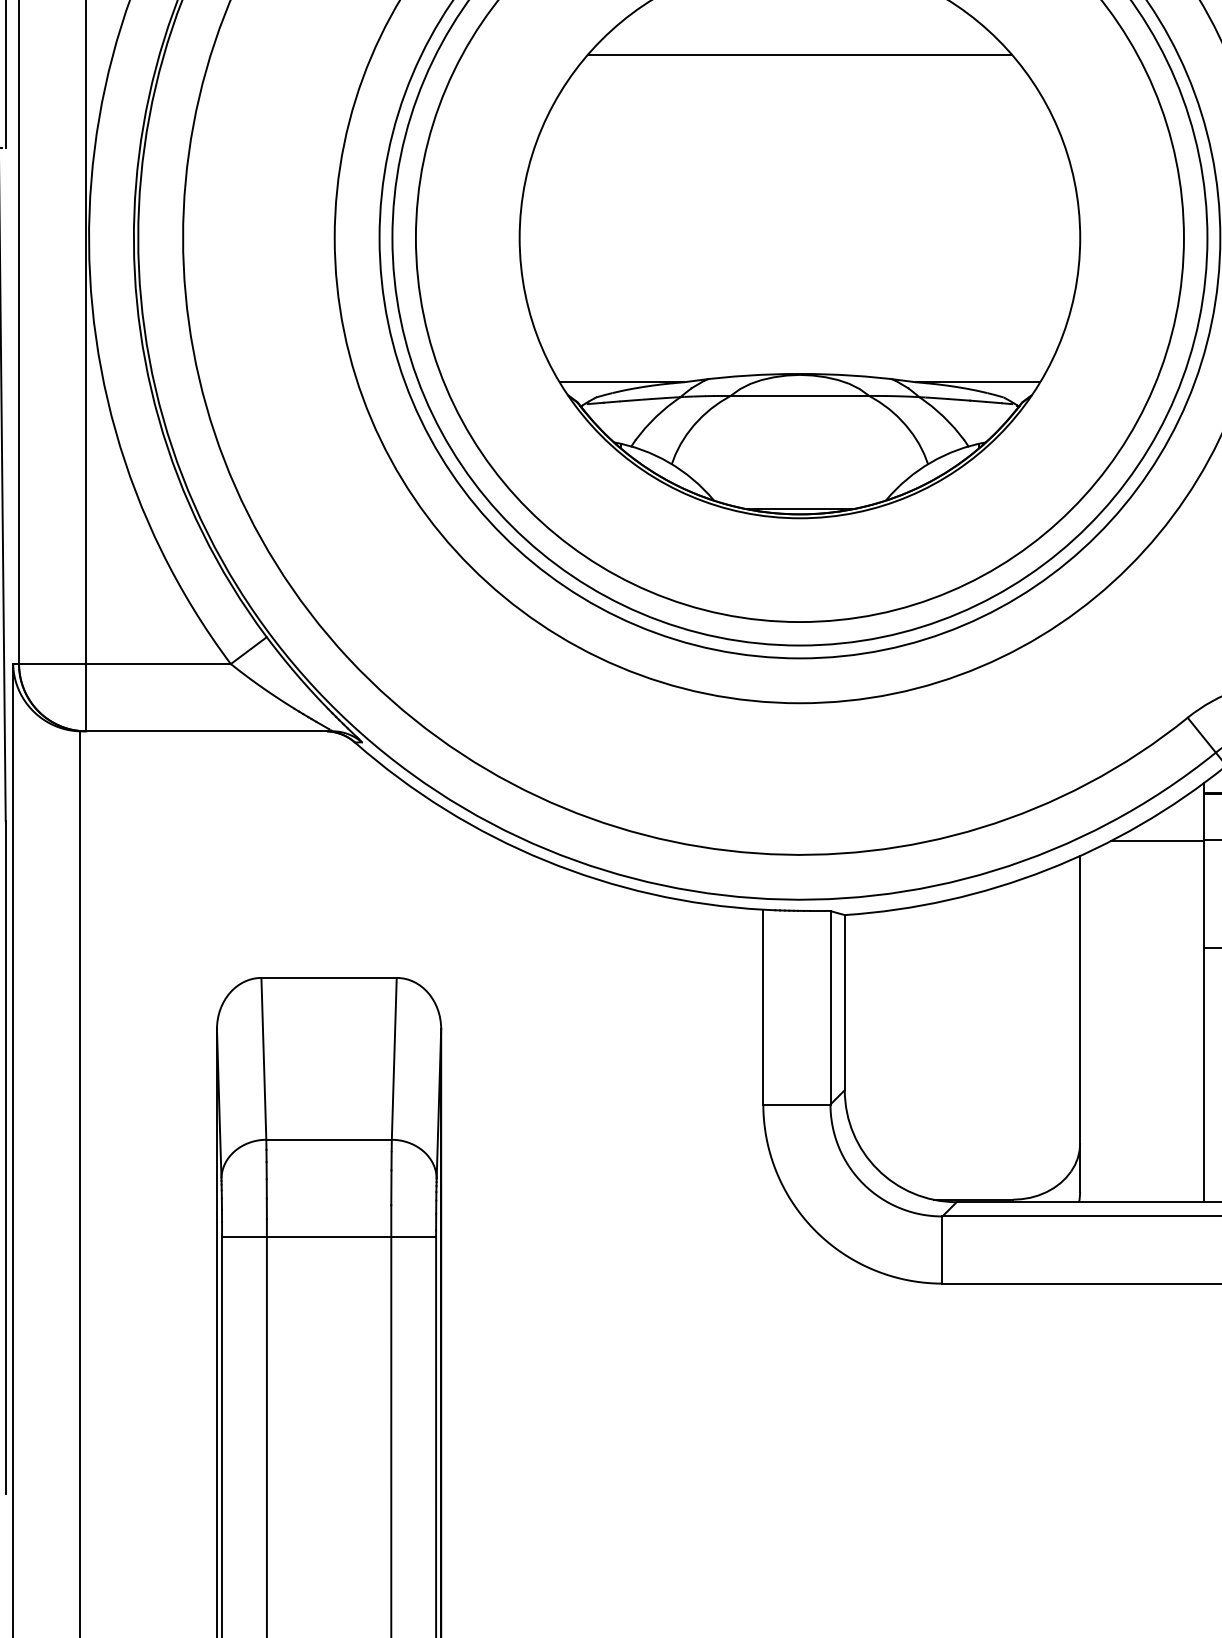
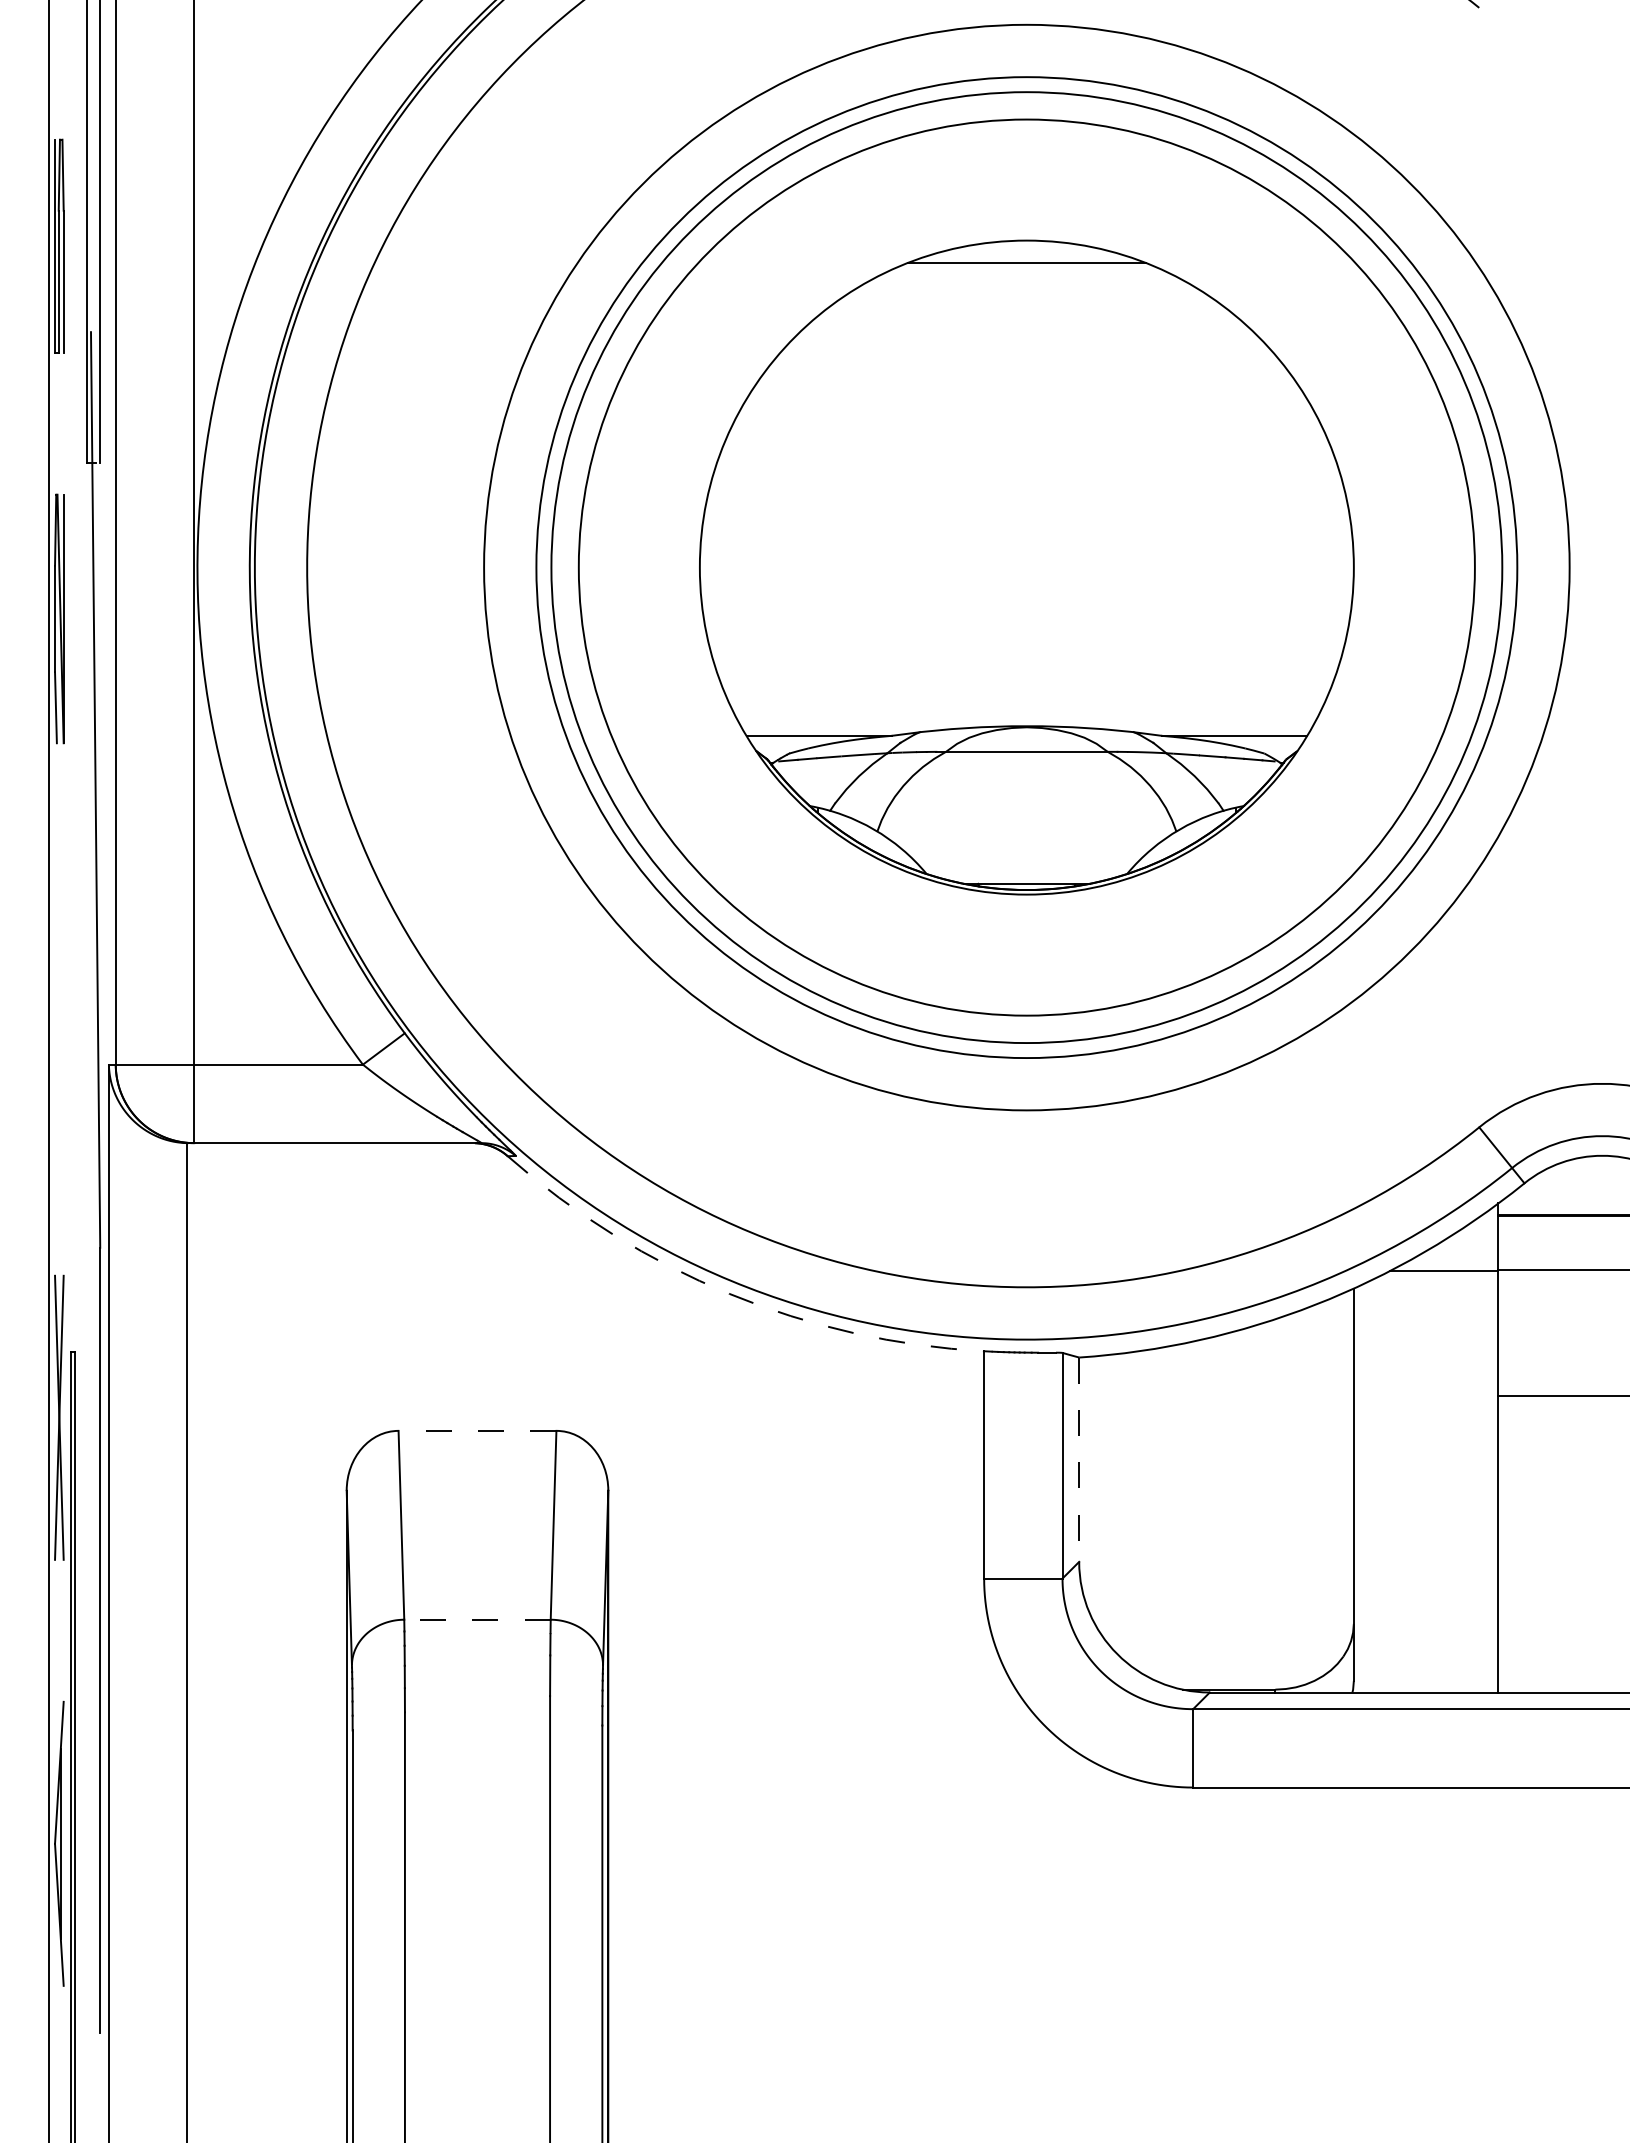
line: (799, 54) -> (1026, 353), removed
arc: (545, 860) -> (729, 1293), solid -> dashed
line: (329, 977) -> (477, 1430), solid -> dashed
line: (845, 1003) -> (1079, 1460), solid -> dashed
line: (329, 1139) -> (477, 1619), solid -> dashed
line: (329, 1236) -> (477, 1732), removed

